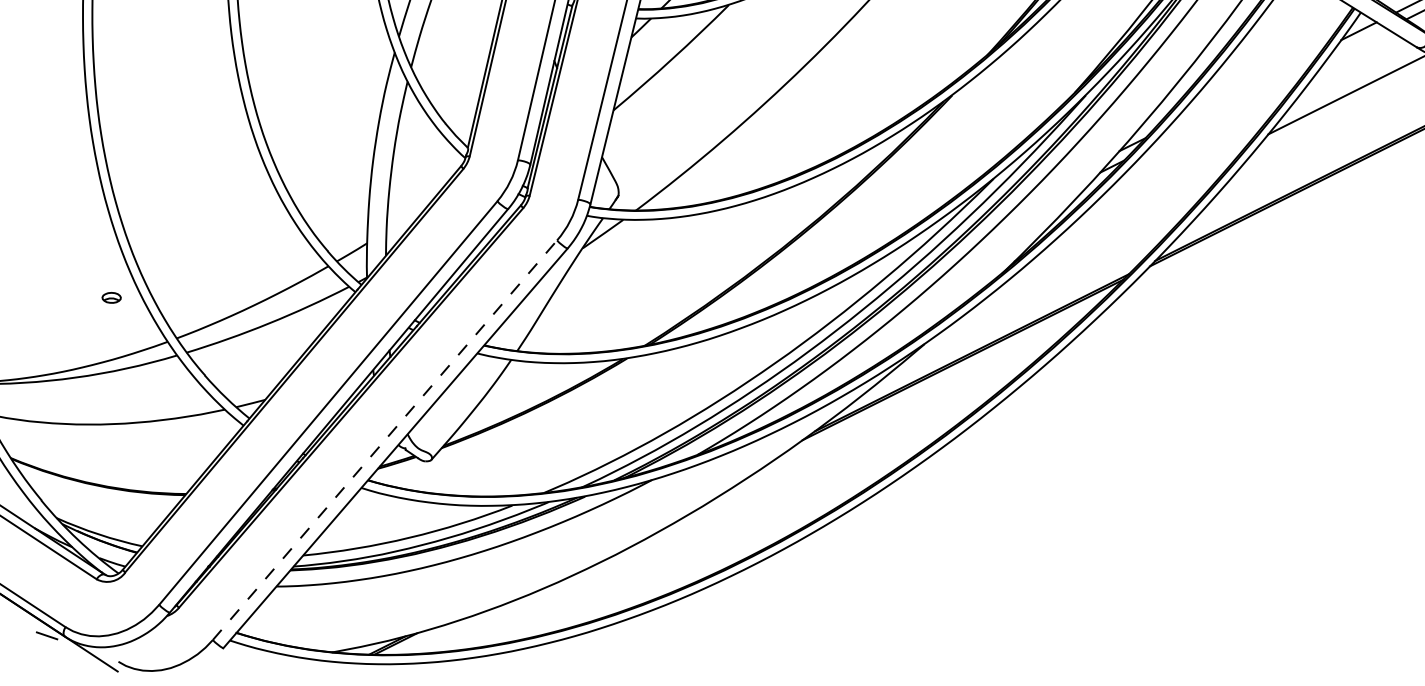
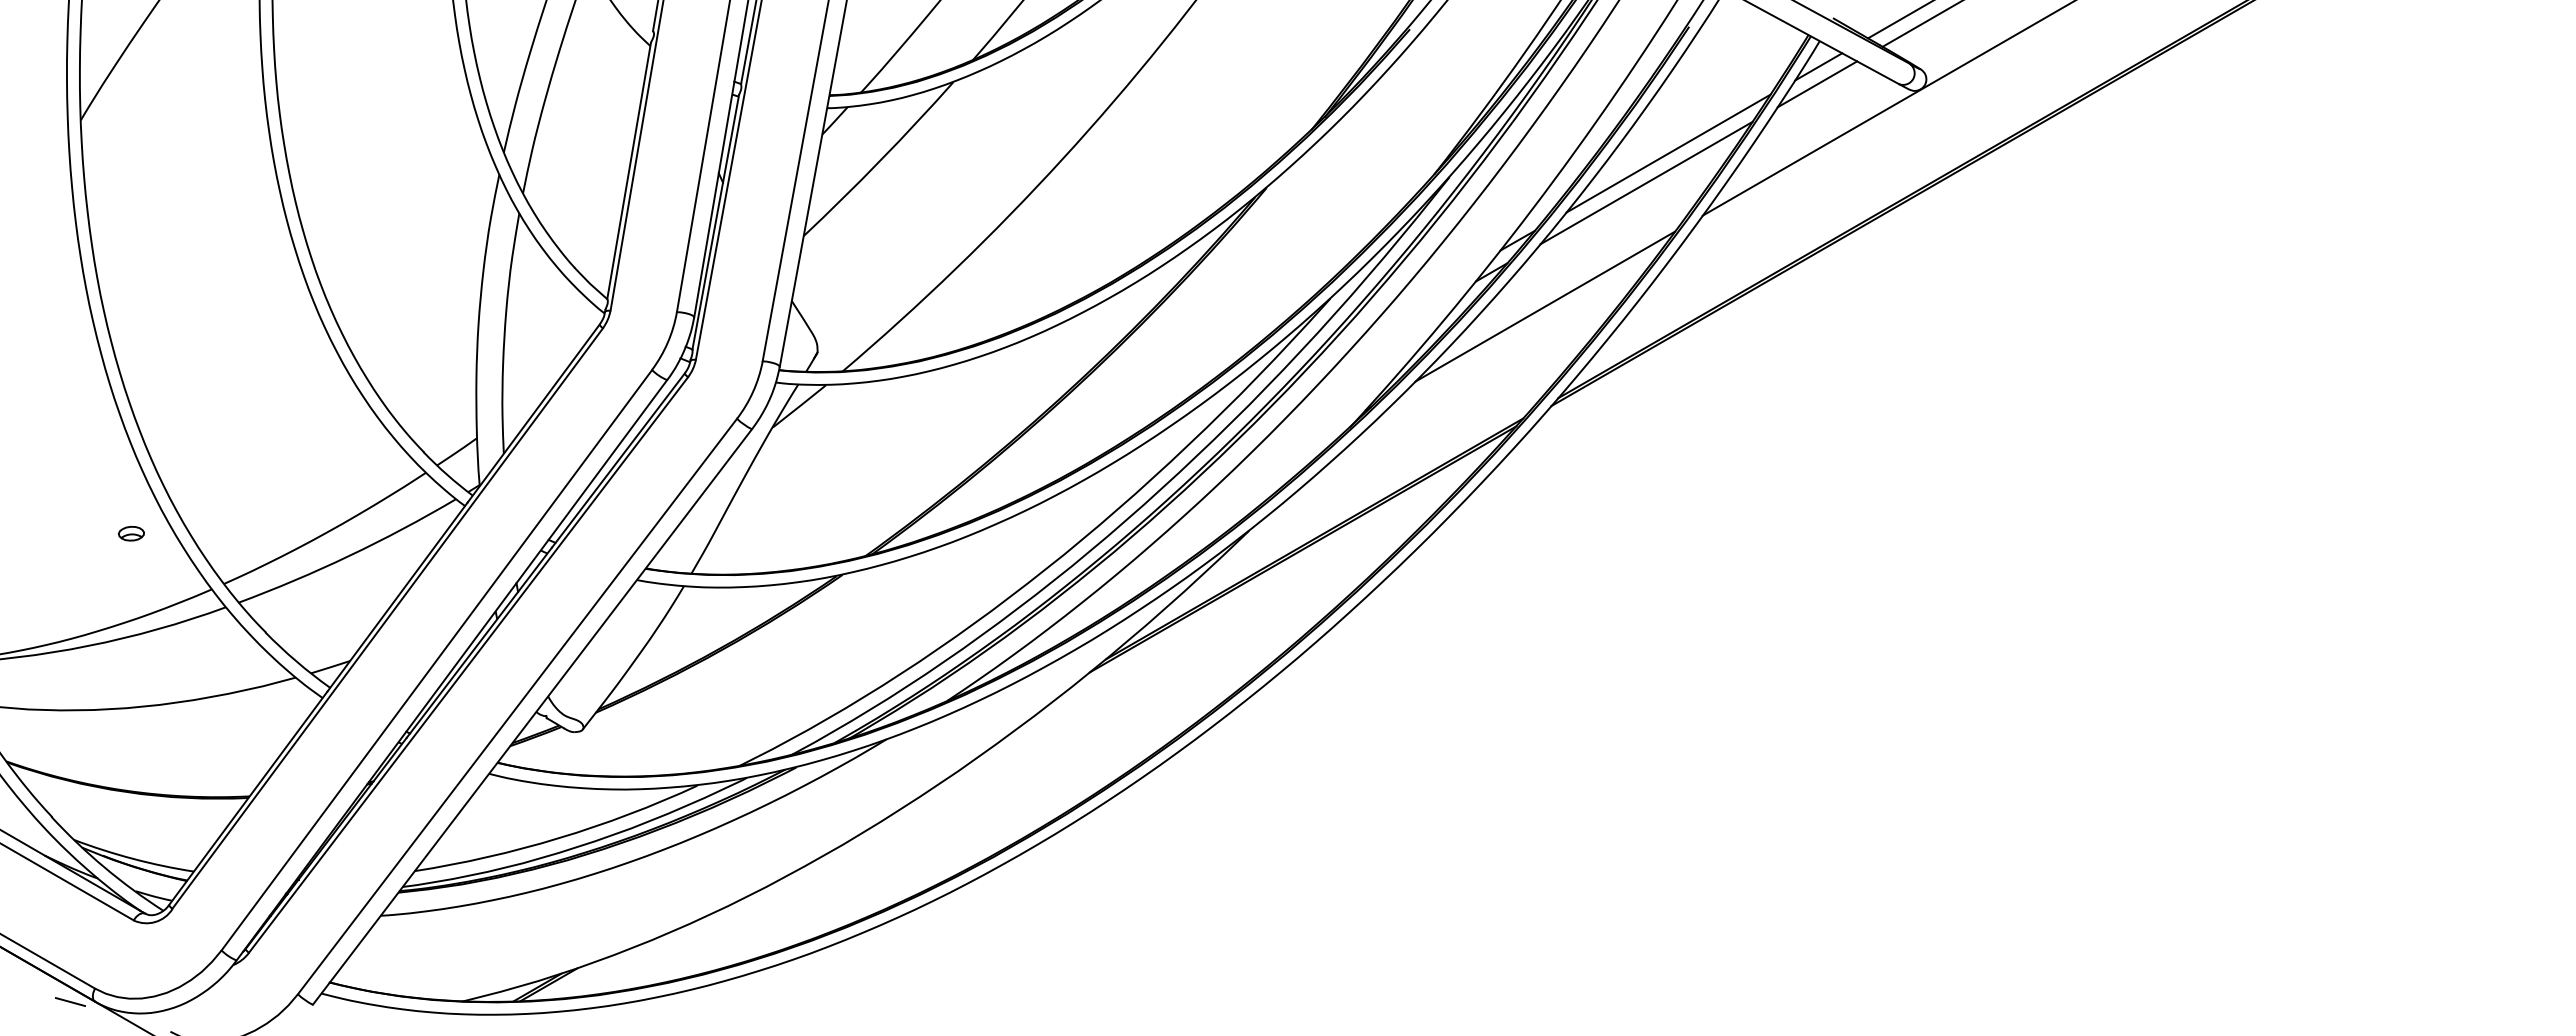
line: (1357, 44) -> (1817, 84), added
line: (1246, 87) -> (1668, 153), added
line: (1228, 107) -> (1646, 182), added
line: (1149, 193) -> (1544, 306), added
line: (384, 440) -> (517, 706), dashed -> solid

